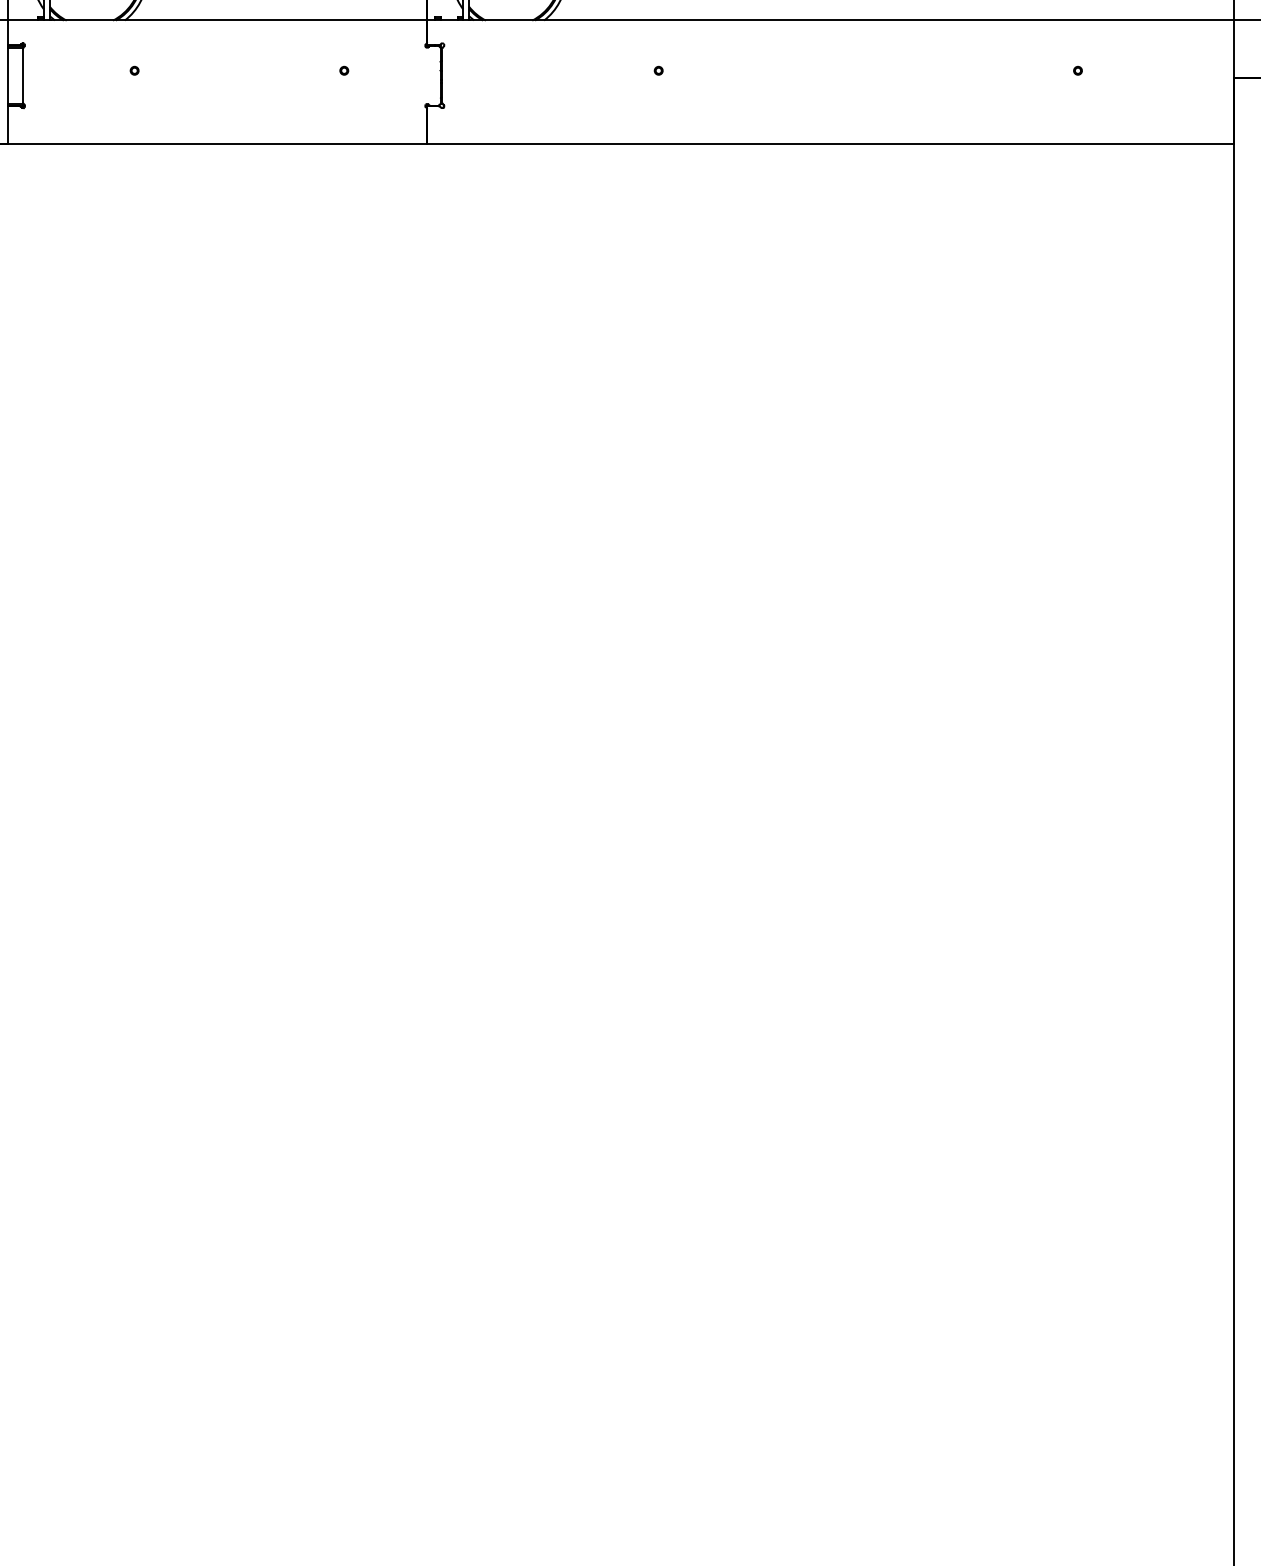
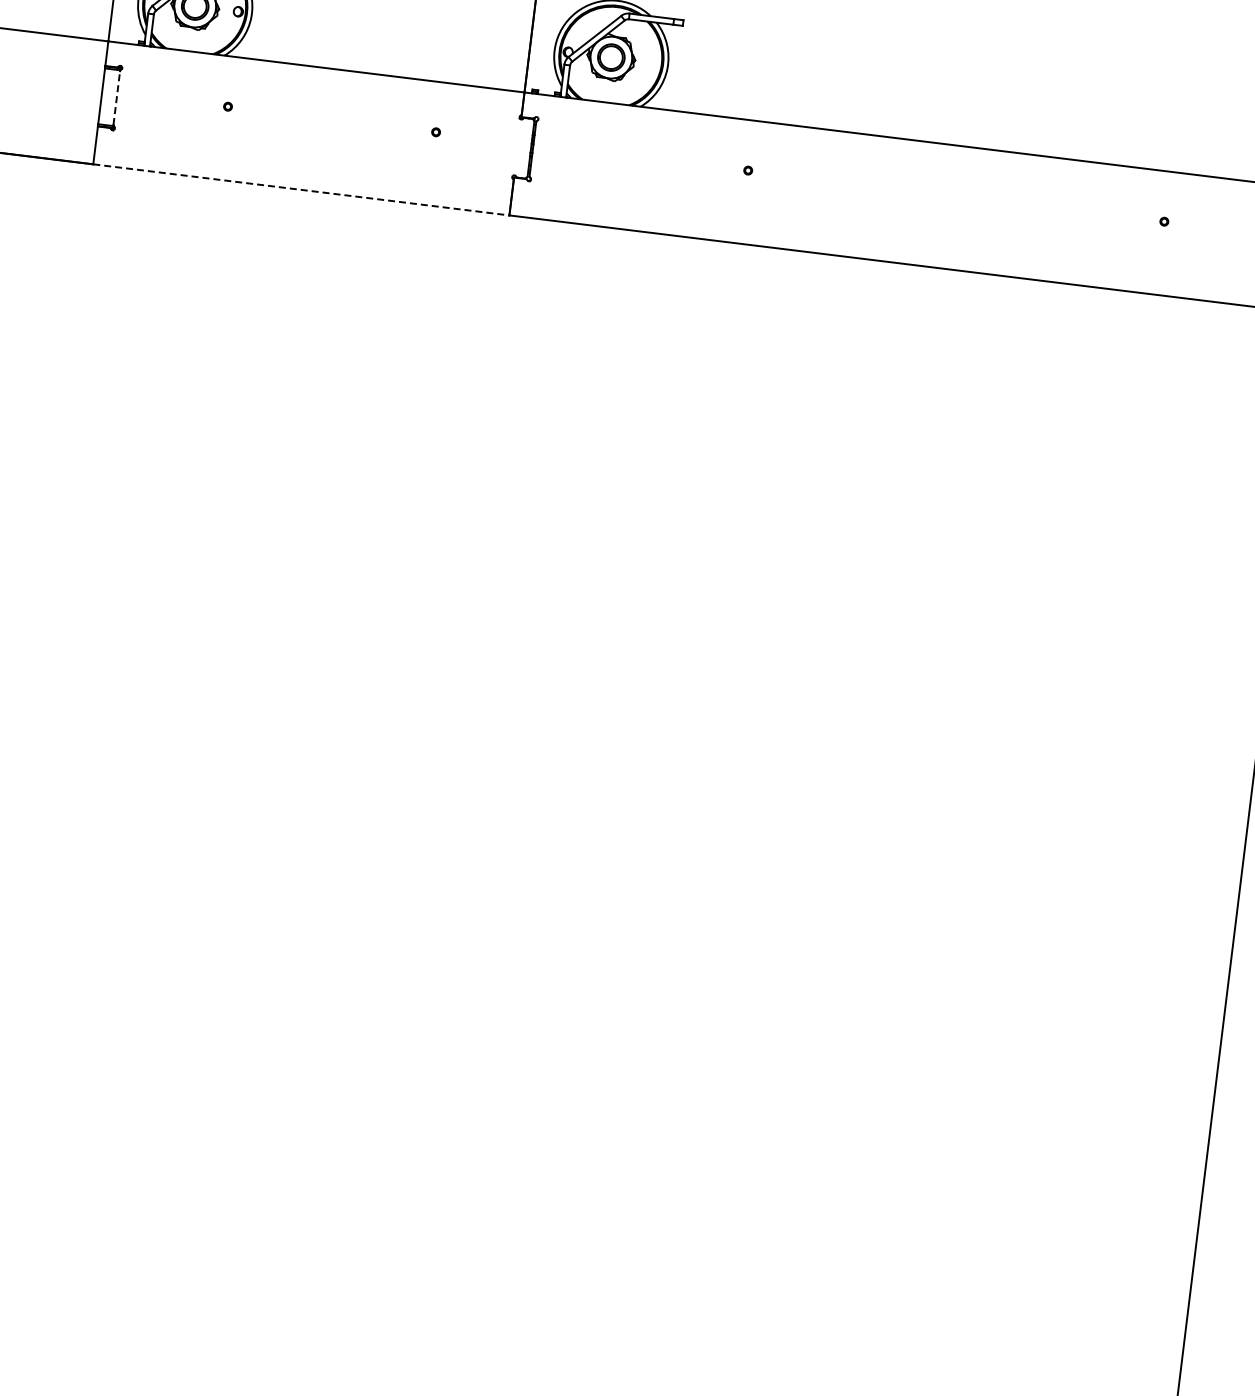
line: (23, 75) -> (117, 97), solid -> dashed
line: (217, 144) -> (301, 189), solid -> dashed

